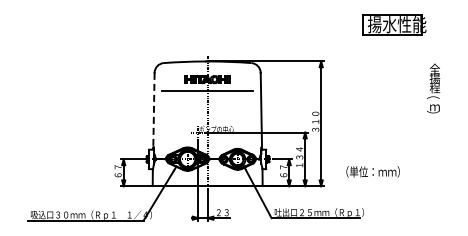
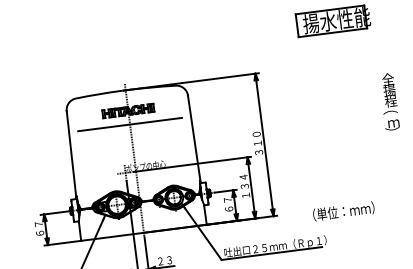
text: (433, 88) -> (389, 101), moved
line: (153, 111) -> (71, 155), dashed -> solid
text: (372, 171) -> (343, 211), moved

